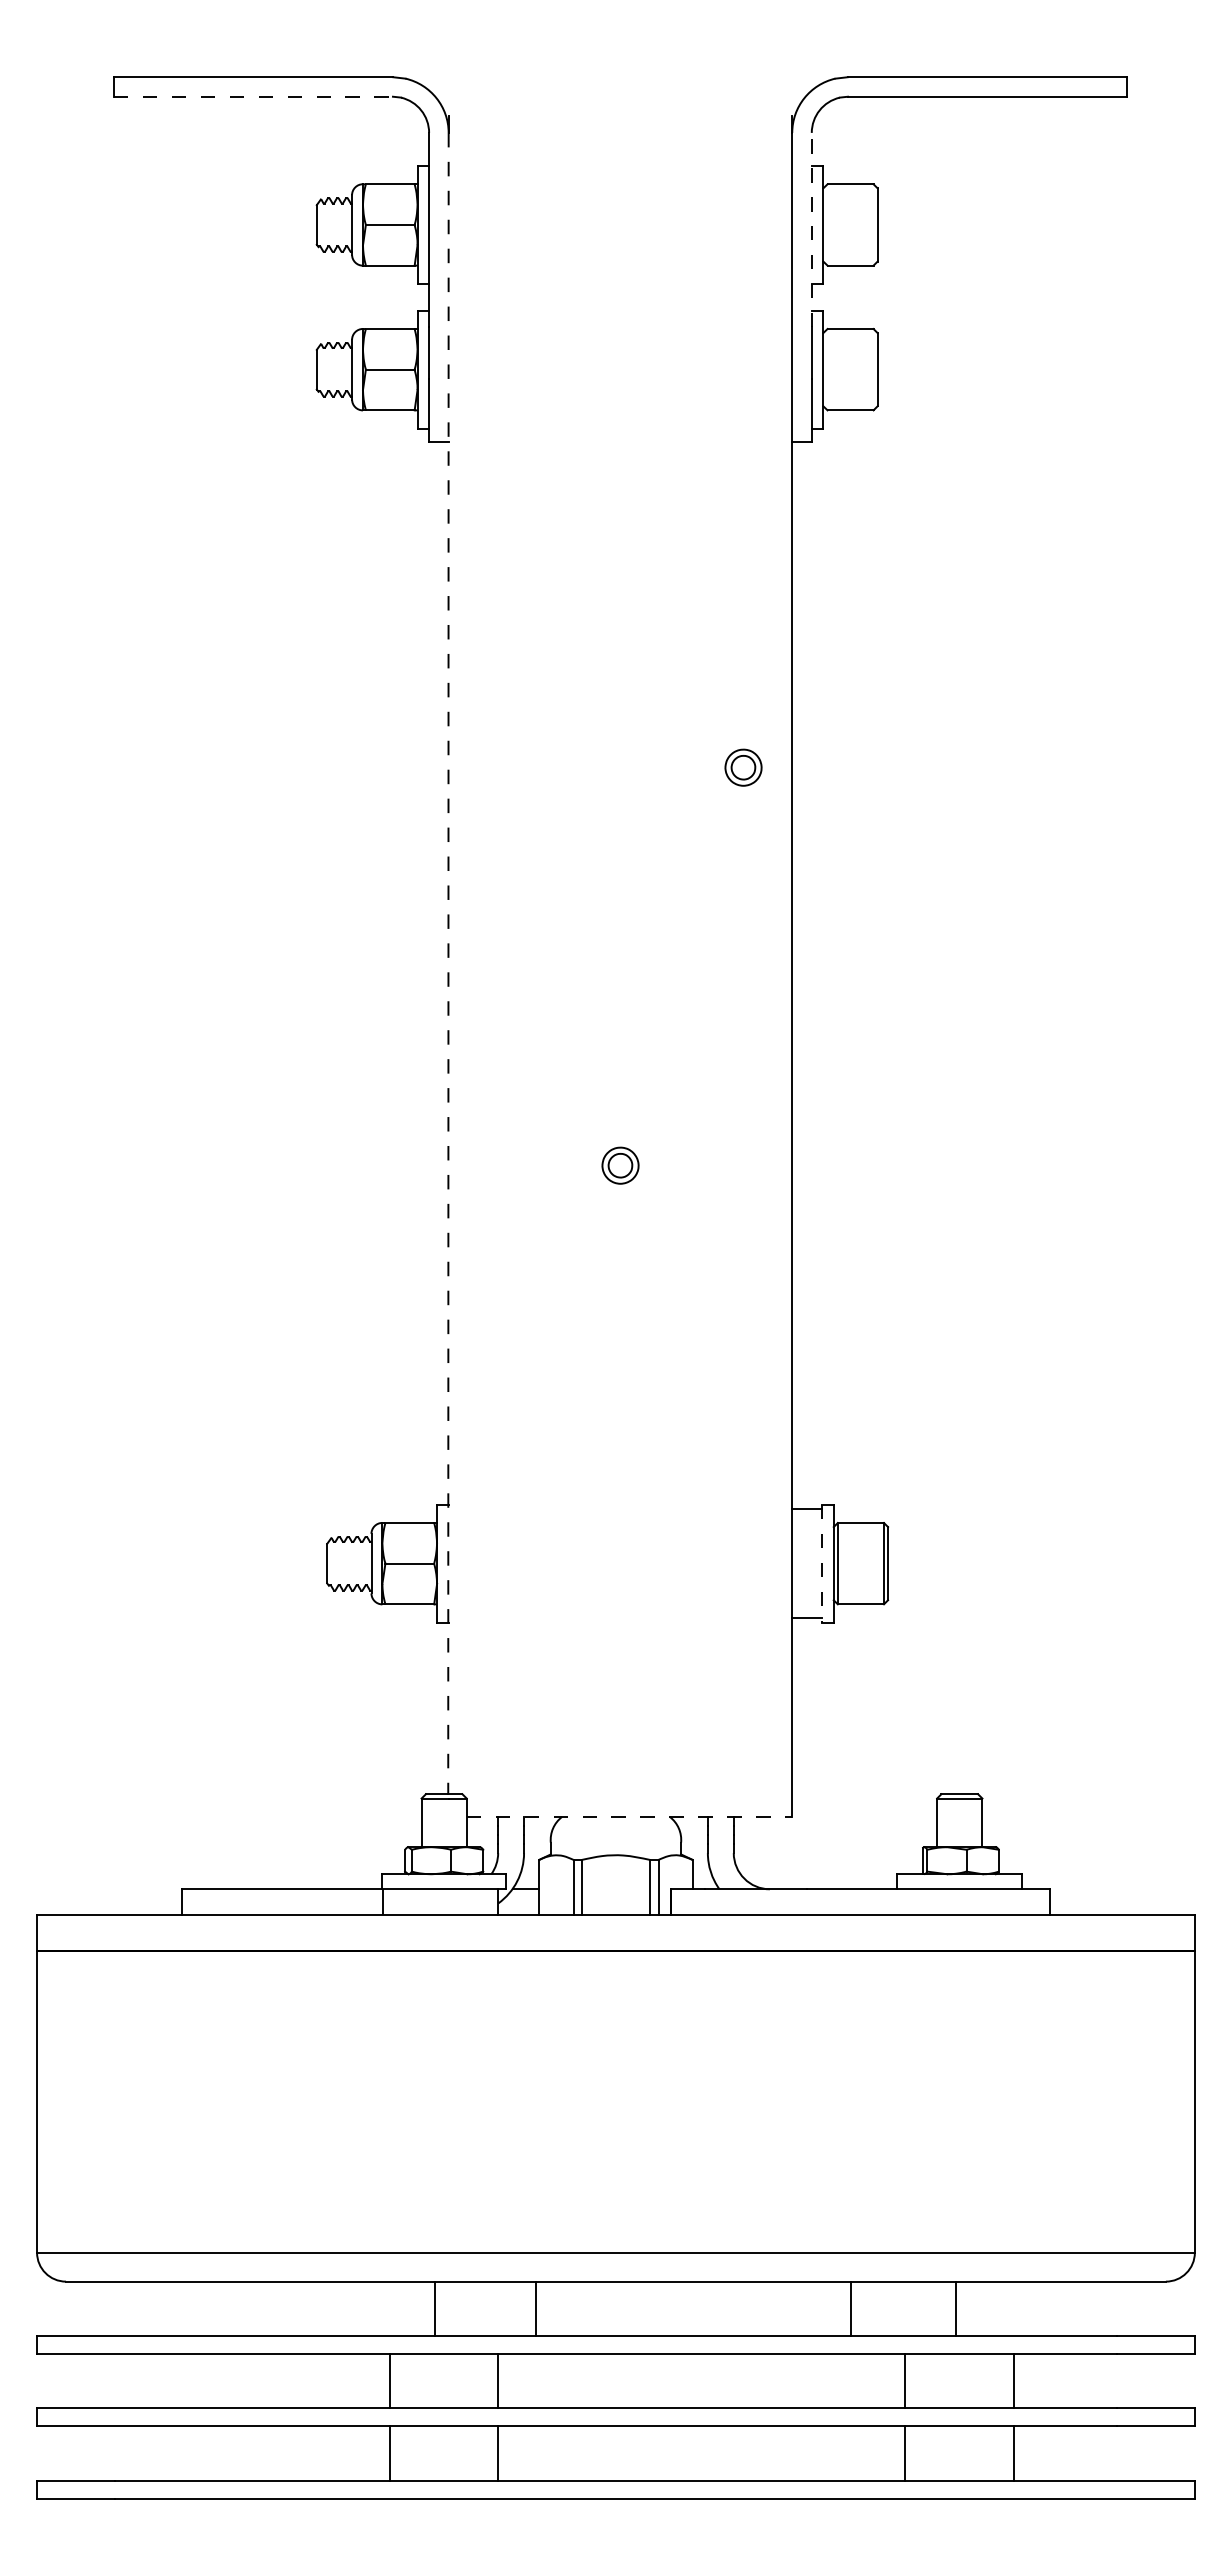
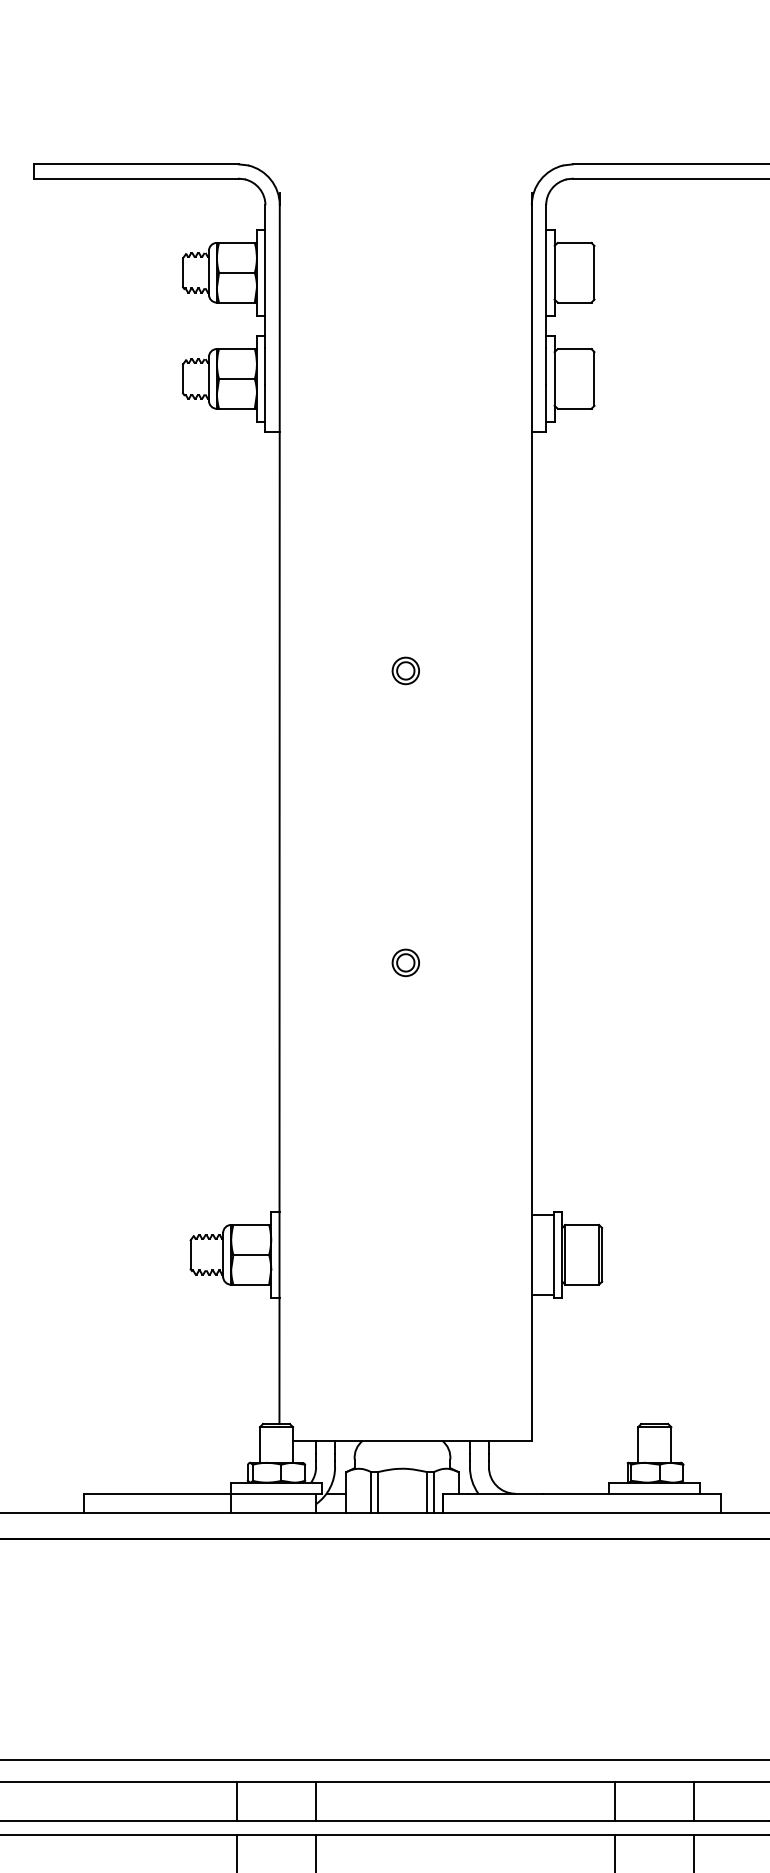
line: (253, 96) -> (136, 178), dashed -> solid
line: (811, 229) -> (545, 276), dashed -> solid
part: (743, 767) -> (405, 670), moved
line: (448, 963) -> (279, 814), dashed -> solid
line: (822, 1563) -> (554, 1254), dashed -> solid
line: (629, 1816) -> (412, 1440), dashed -> solid
line: (434, 2308) -> (236, 1801), moved
line: (536, 2308) -> (316, 1801), moved
line: (851, 2308) -> (614, 1801), moved
line: (955, 2308) -> (694, 1801), moved

